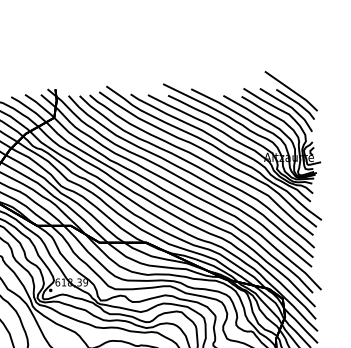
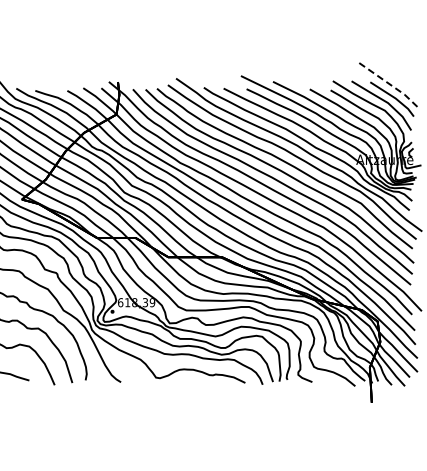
line: (292, 90) -> (388, 83), solid -> dashed

